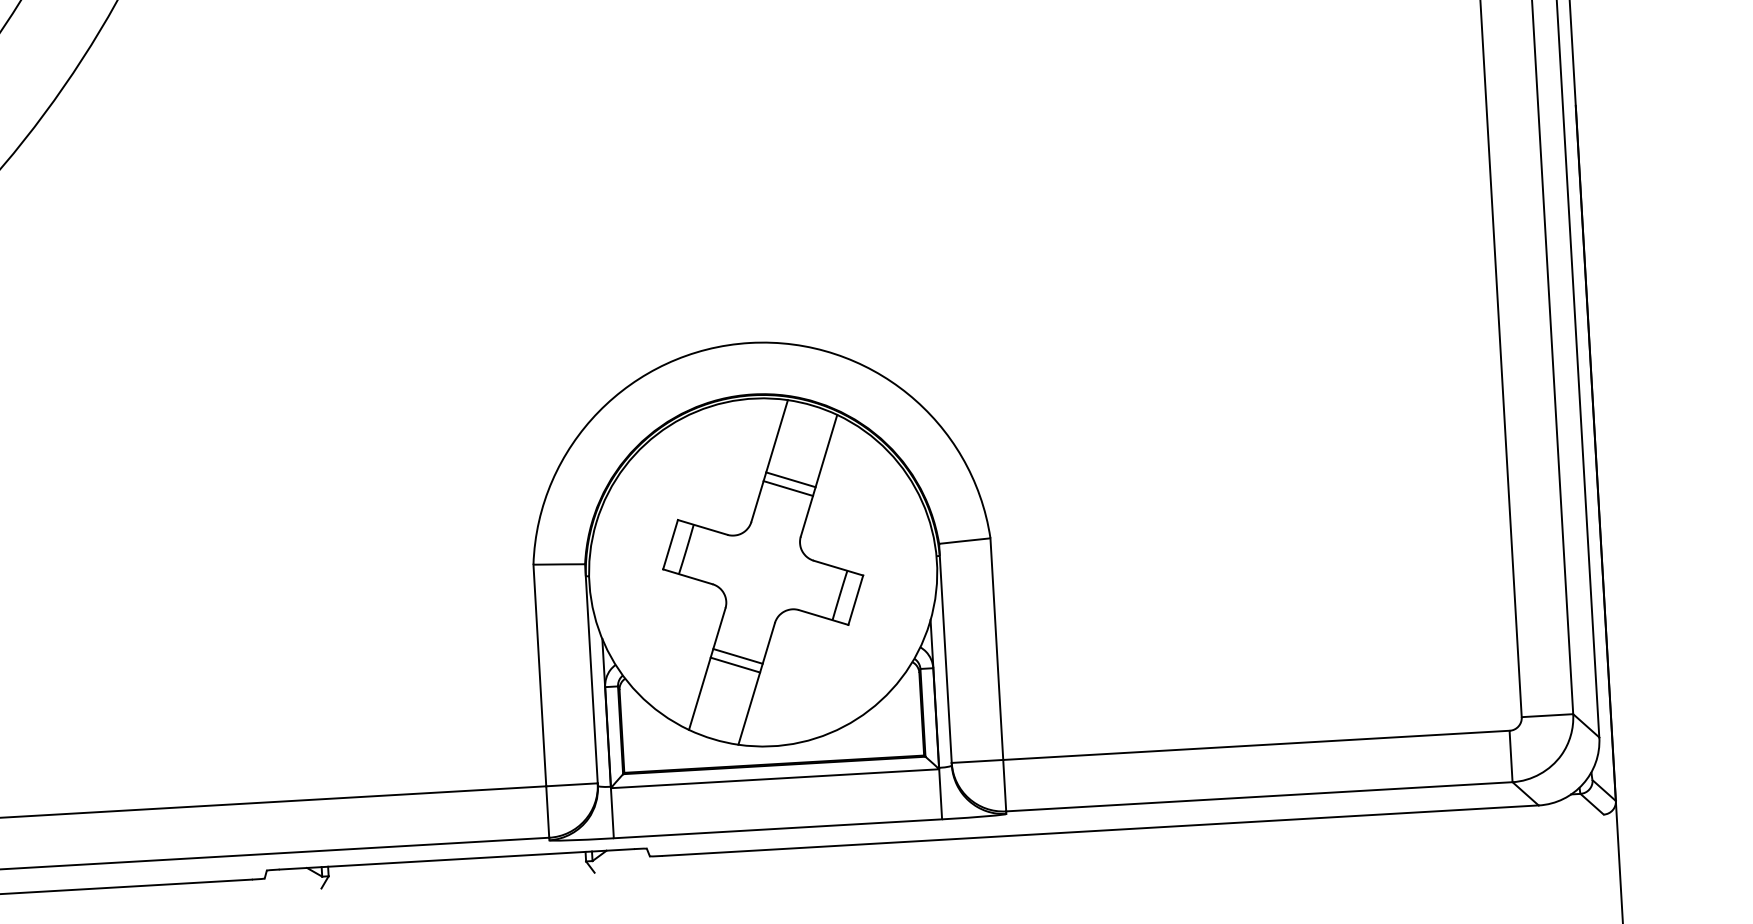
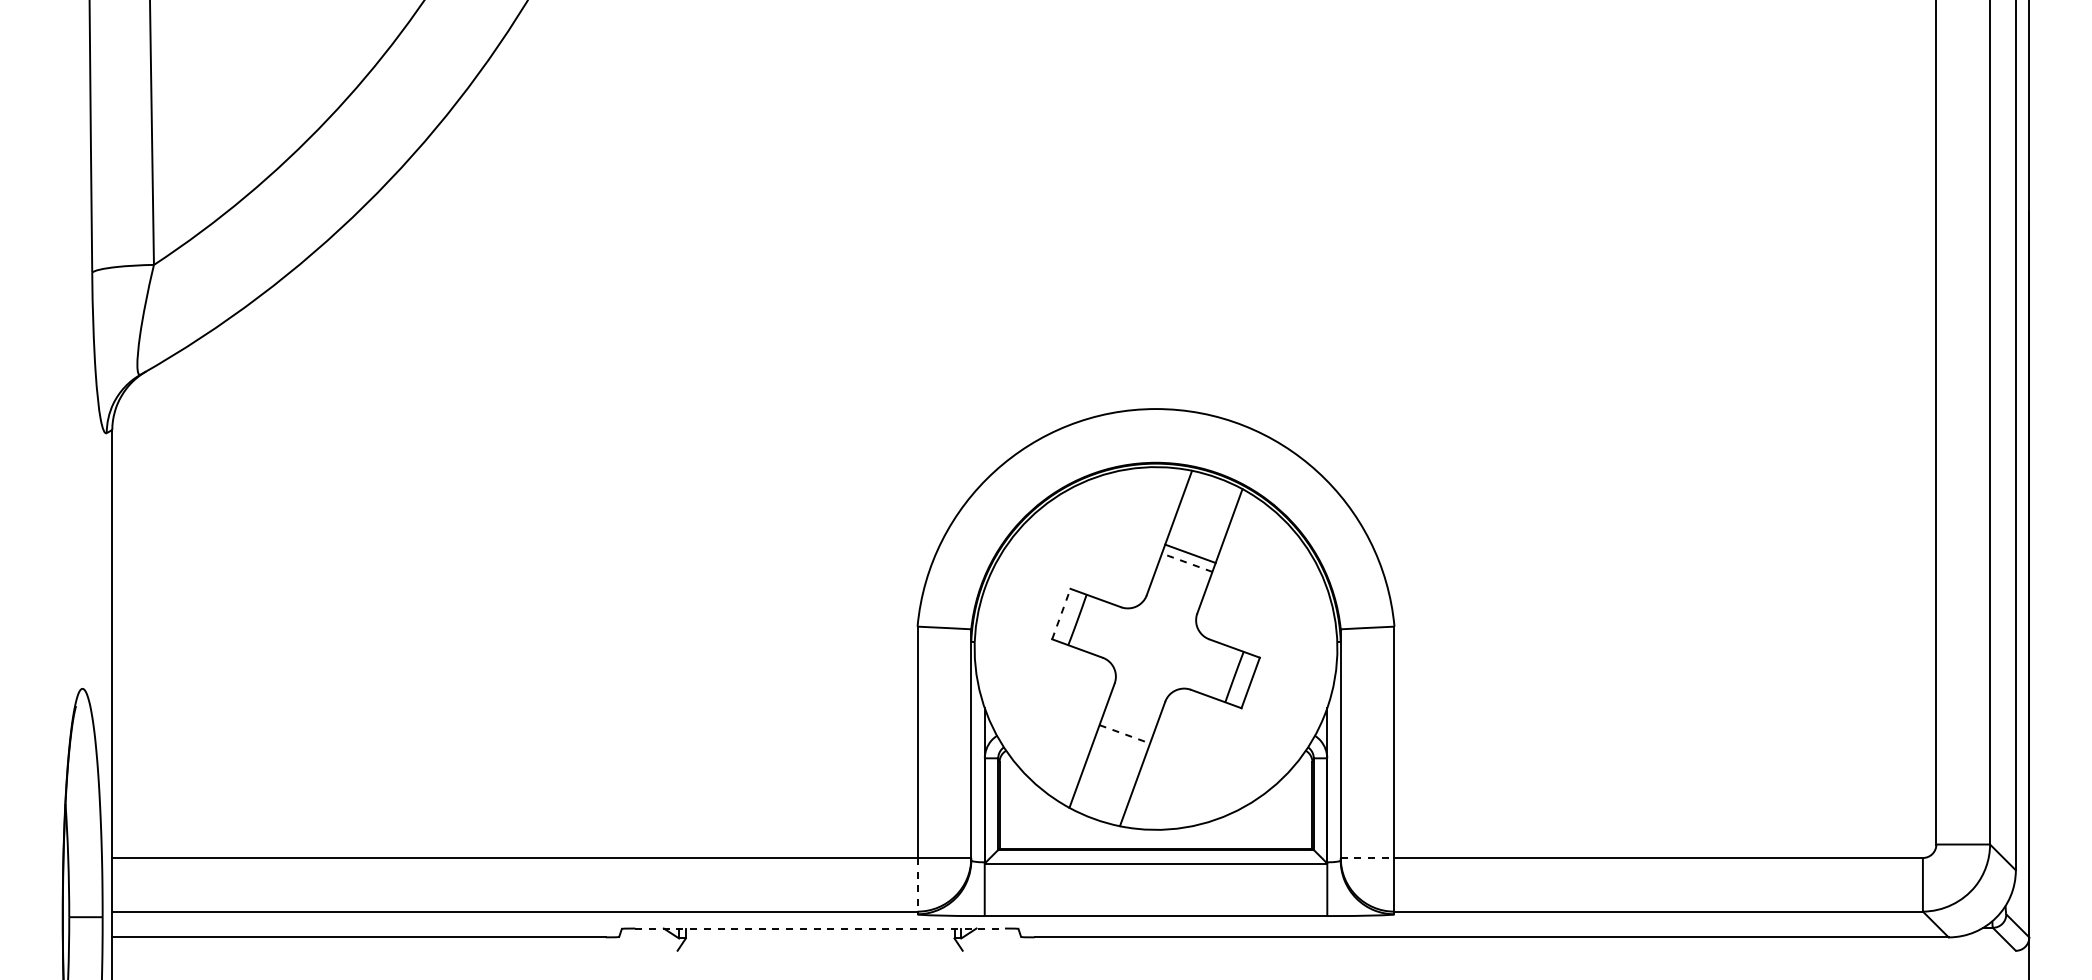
line: (788, 488) -> (1187, 562), solid -> dashed
line: (670, 545) -> (1061, 614), solid -> dashed
line: (737, 656) -> (1124, 734), solid -> dashed
line: (735, 665) -> (1121, 743), removed
line: (977, 761) -> (1367, 857), solid -> dashed
line: (547, 811) -> (917, 884), solid -> dashed
line: (457, 859) -> (820, 928), solid -> dashed

